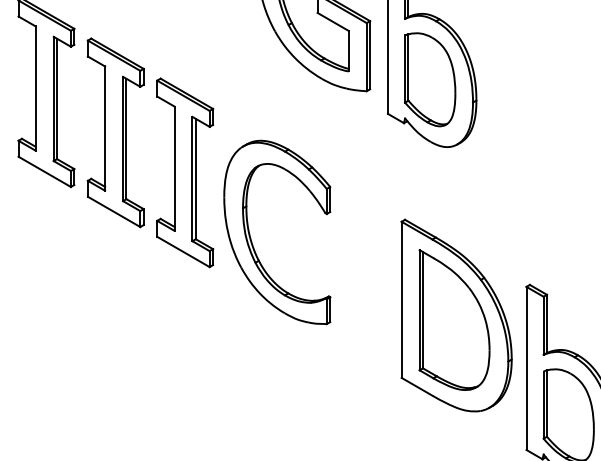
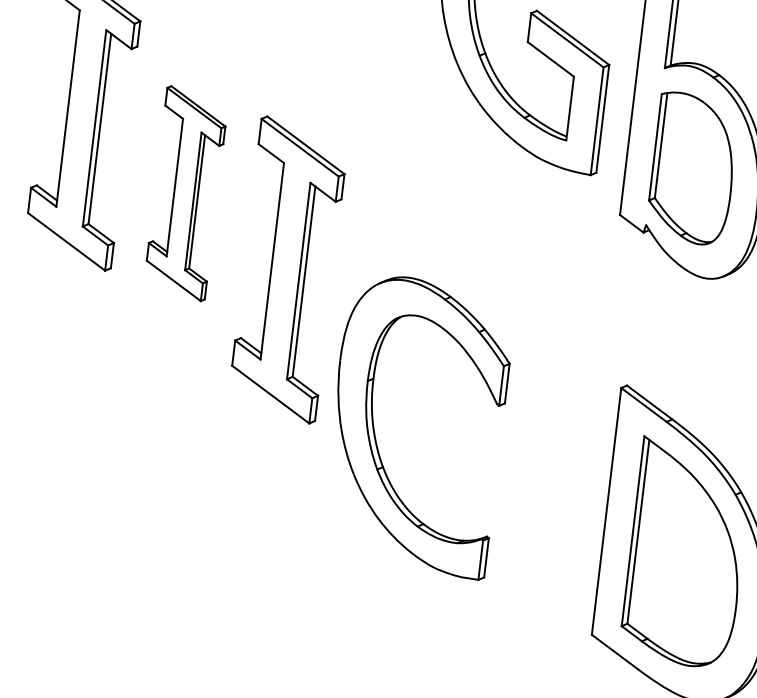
part: (115, 132) -> (185, 192), size x0.7
part: (252, 241) -> (376, 435), moved

